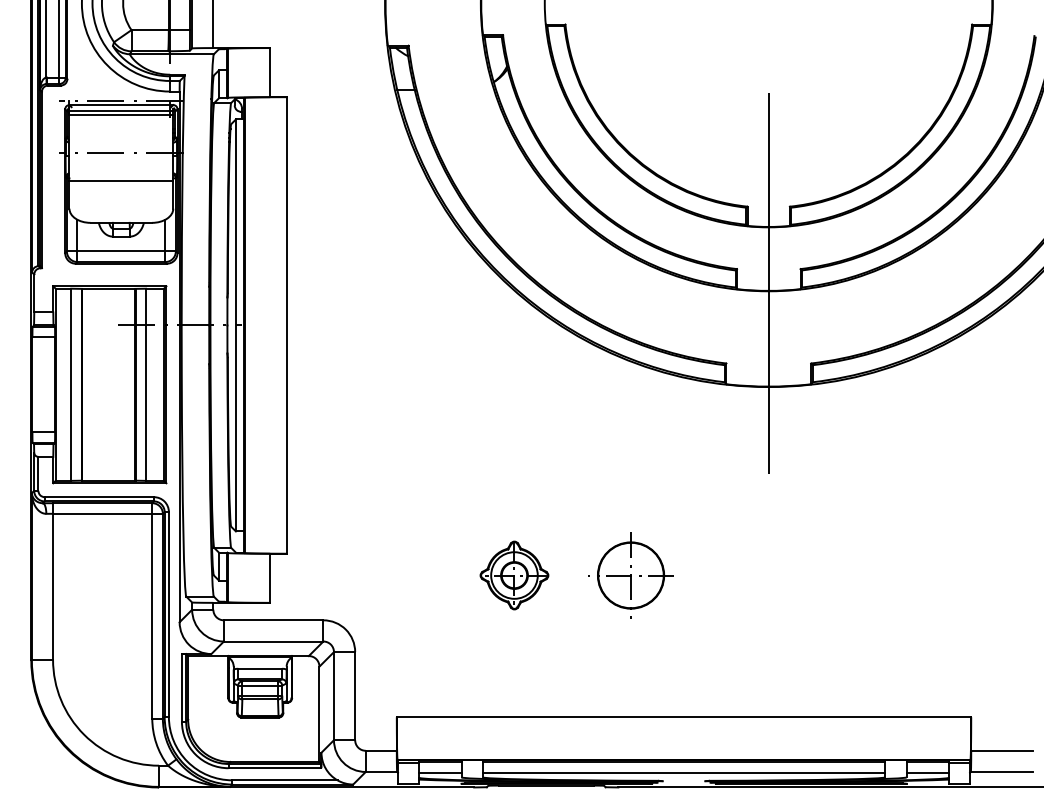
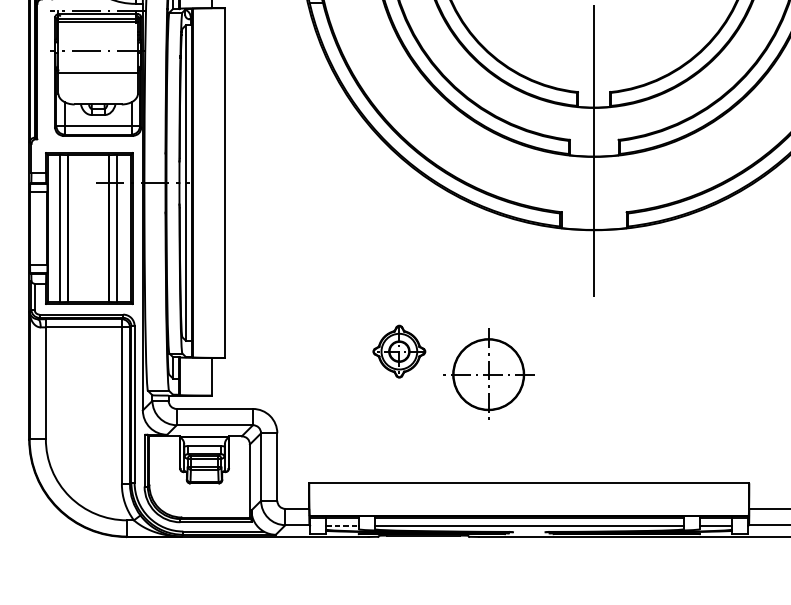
part: (514, 575) -> (399, 351), moved
part: (630, 575) -> (488, 374), size x1.4
line: (440, 772) -> (342, 525), solid -> dashed

